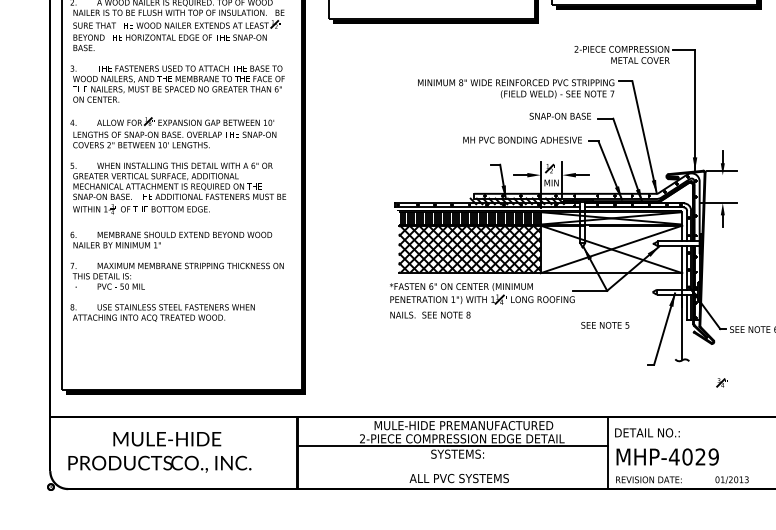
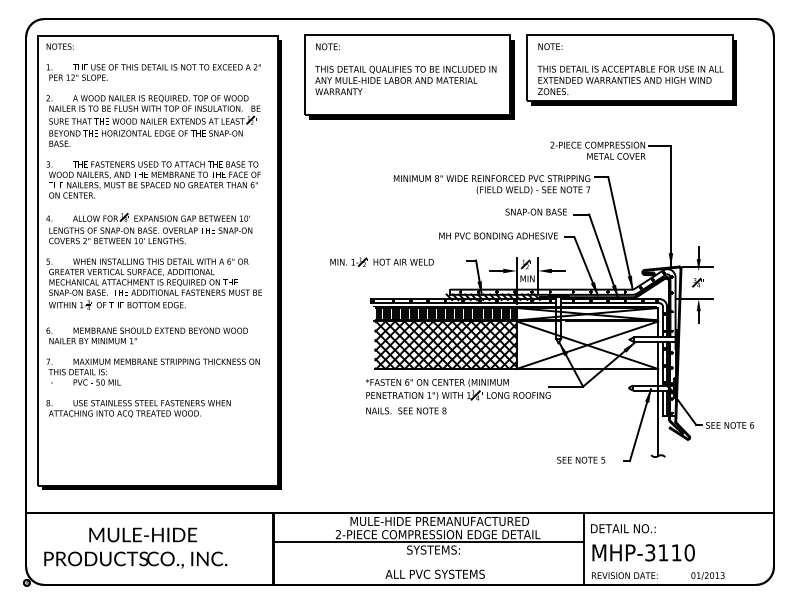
part: (405, 165) -> (381, 261), added
text: (605, 324) -> (581, 459), moved
part: (721, 382) -> (697, 282), moved
text: (693, 456) -> (669, 552), MHP-4029 -> MHP-3110

